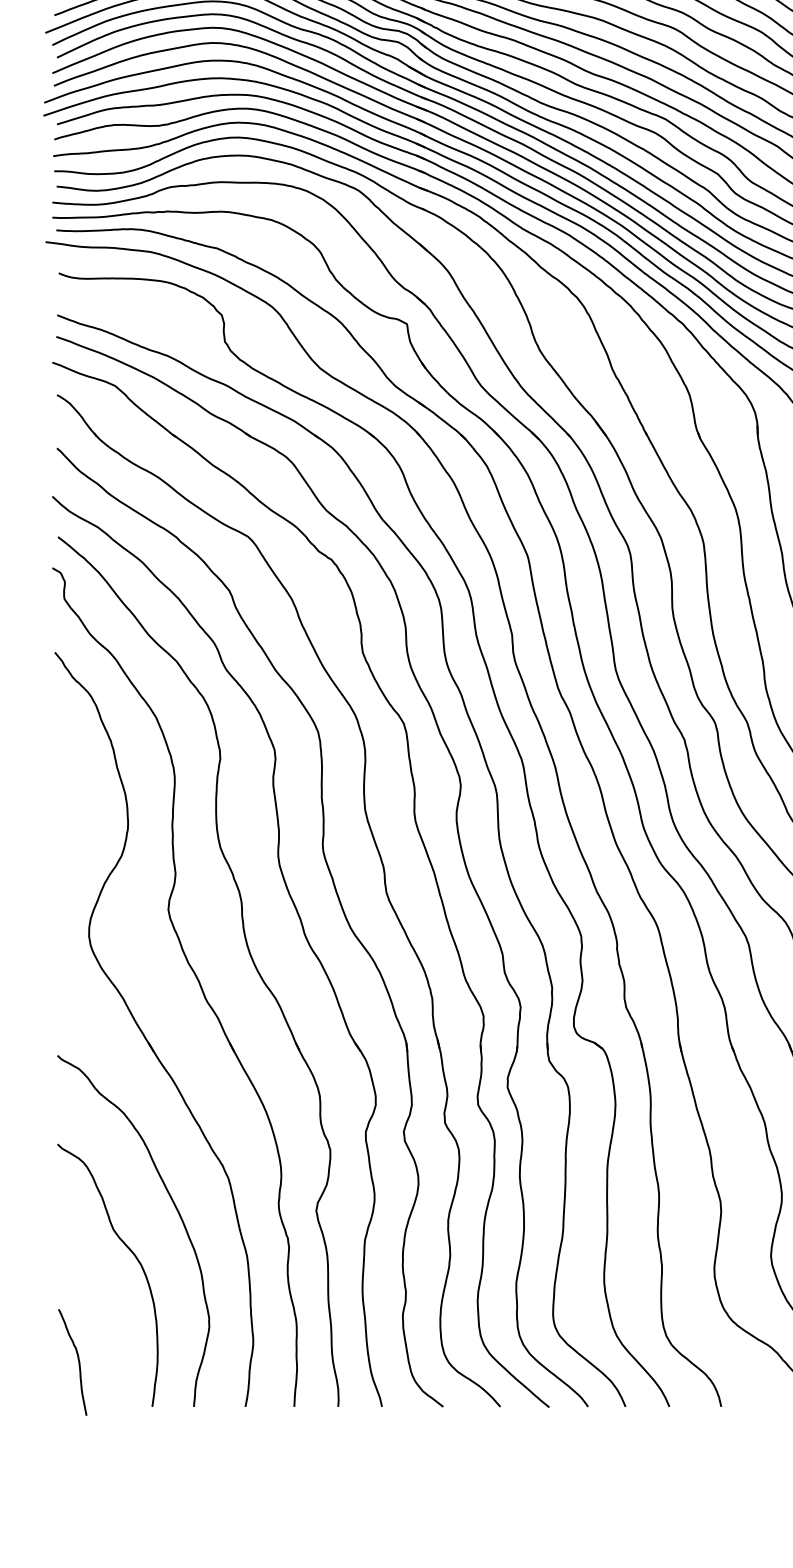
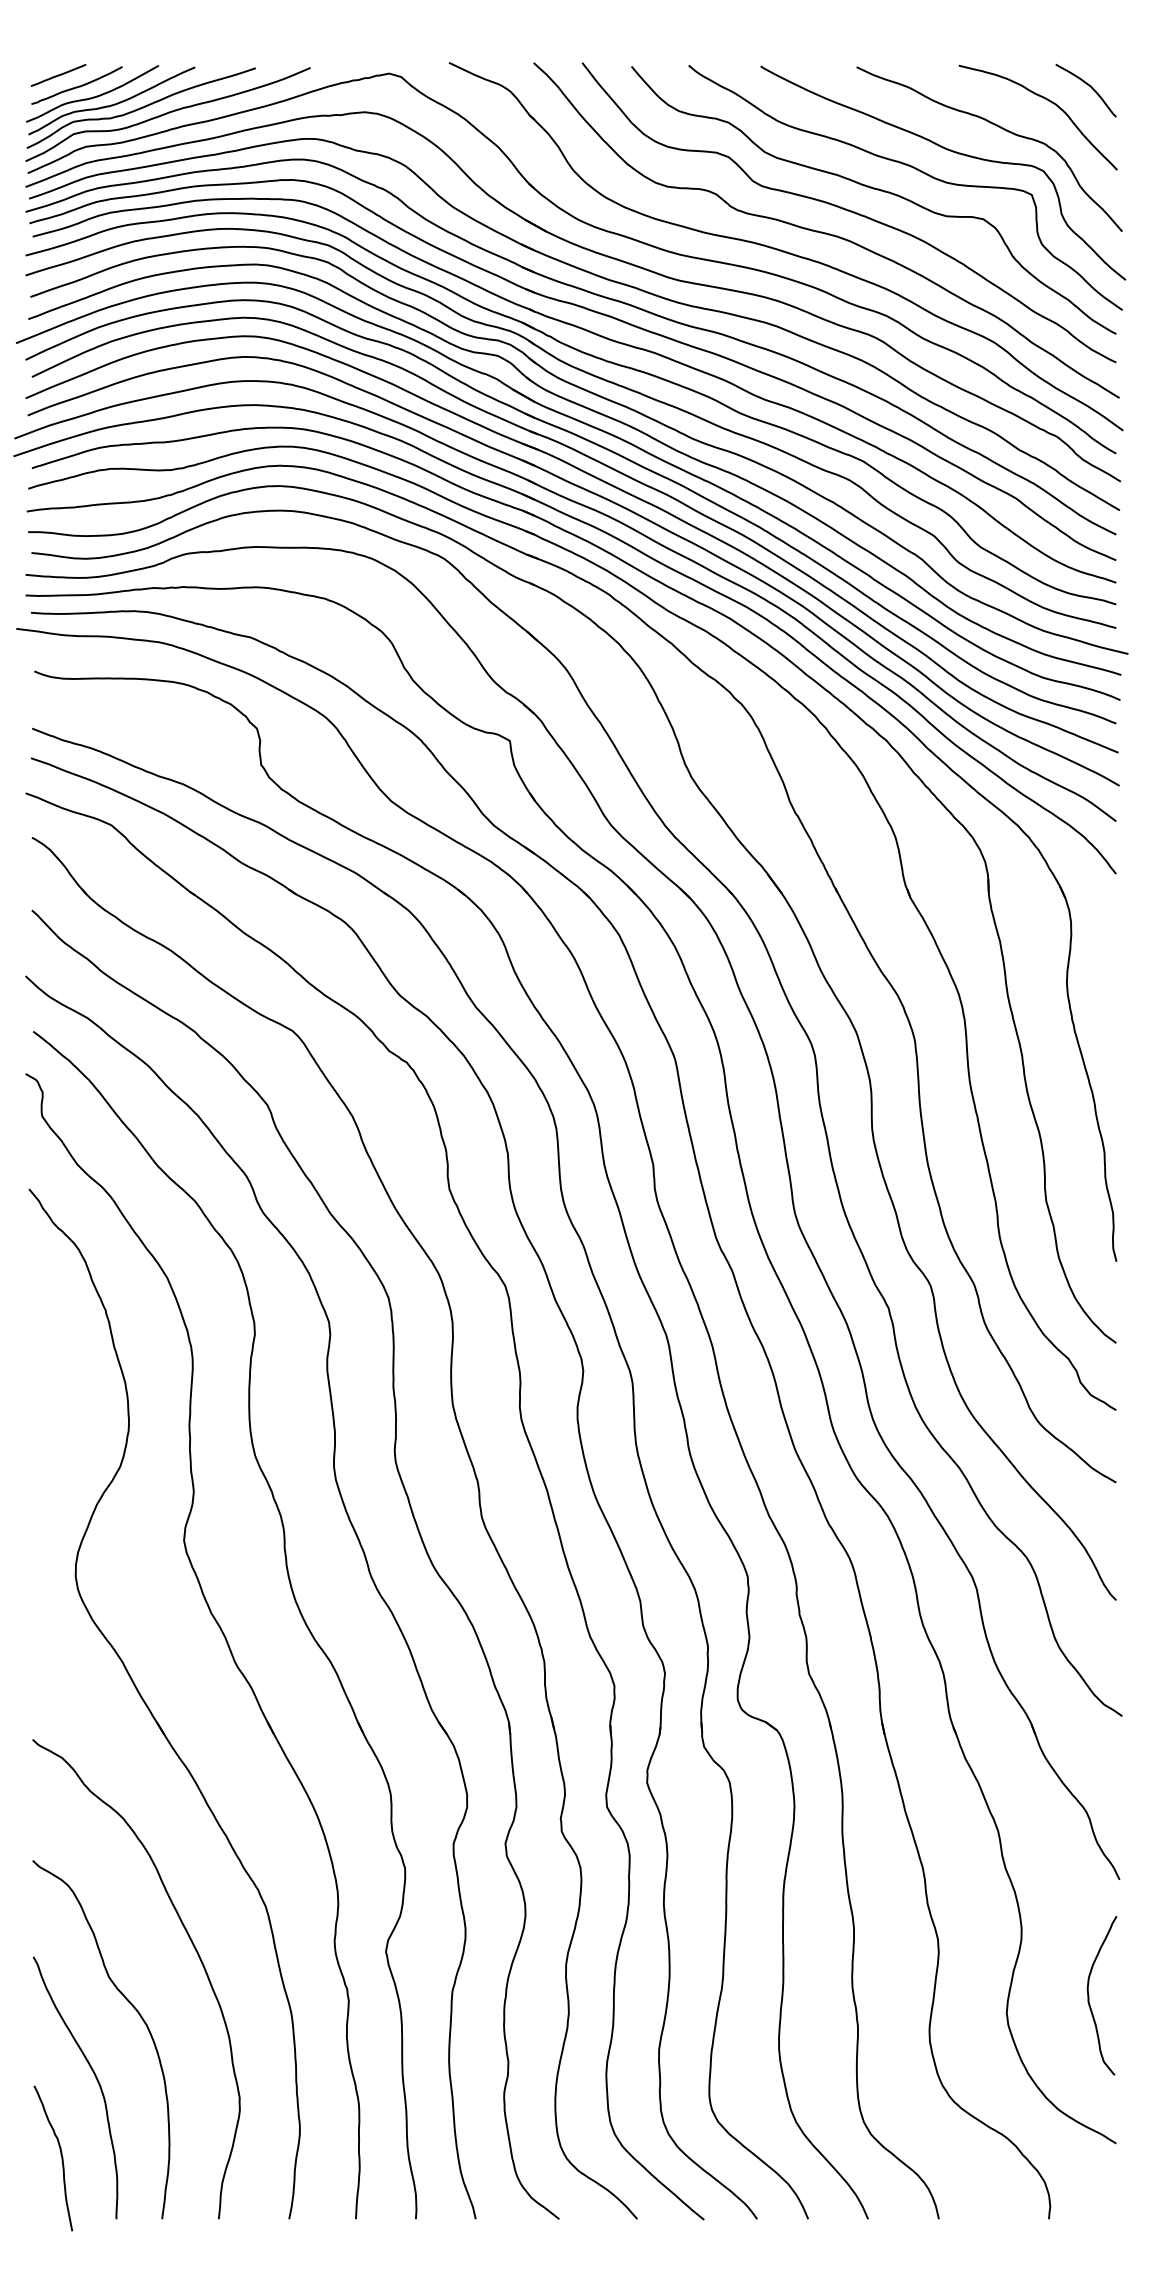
curve: (103, 1303) -> (95, 2078), added

